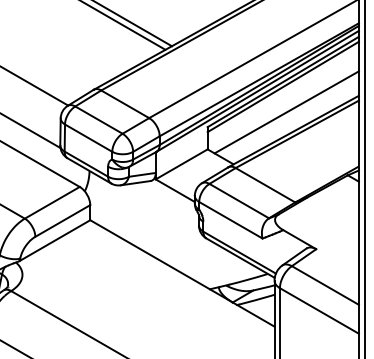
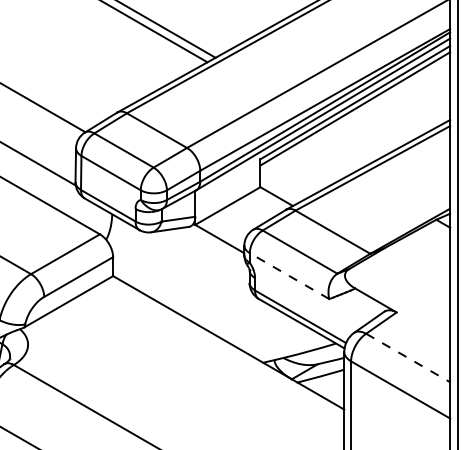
line: (286, 112) -> (359, 140), removed
line: (230, 220) -> (289, 276), solid -> dashed
line: (325, 285) -> (408, 357), solid -> dashed

